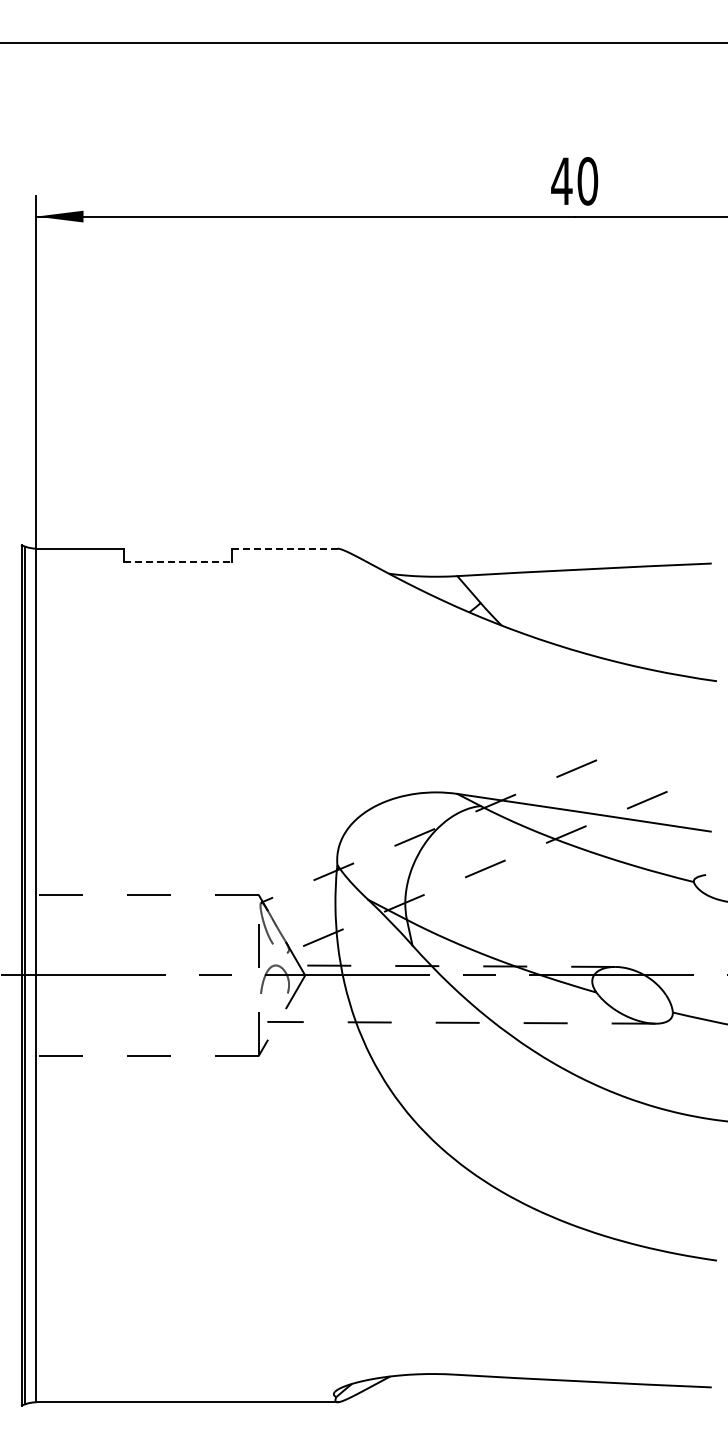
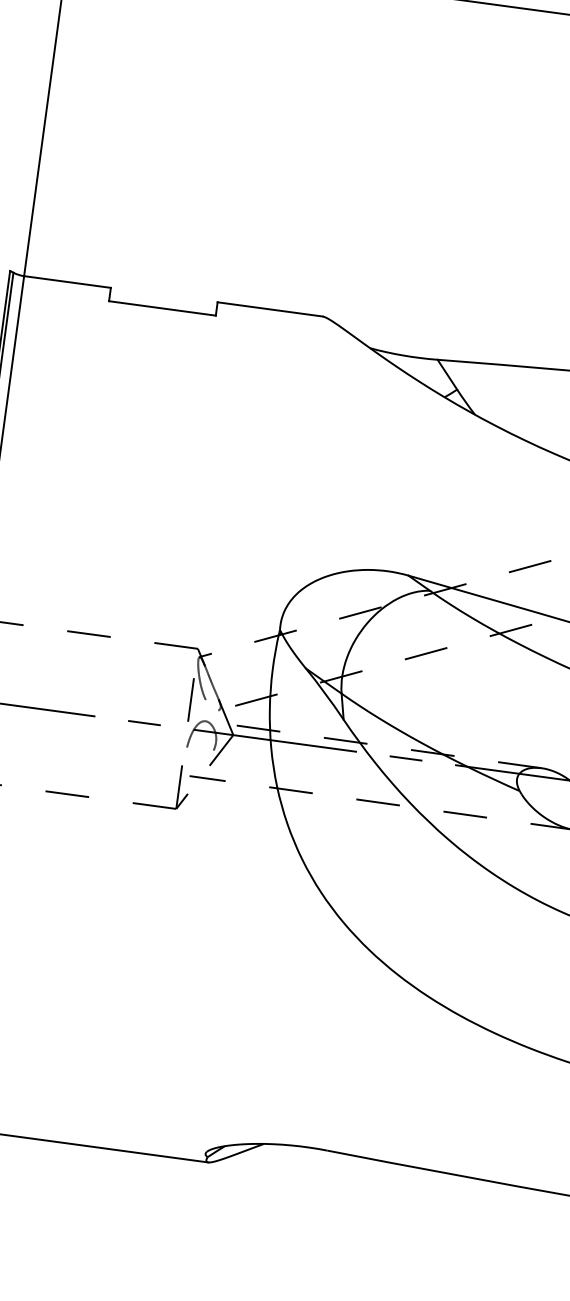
line: (284, 548) -> (270, 309), dashed -> solid
line: (177, 562) -> (162, 308), dashed -> solid

